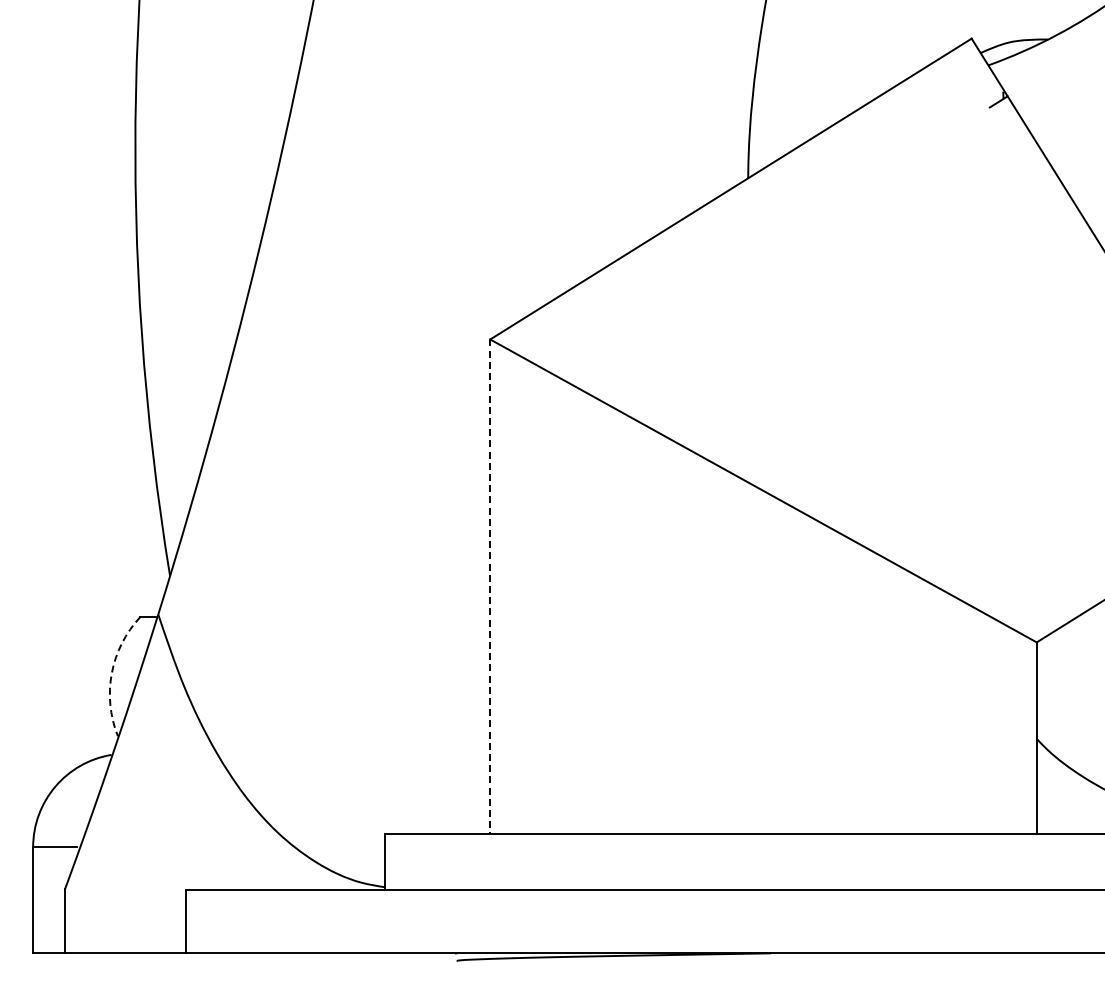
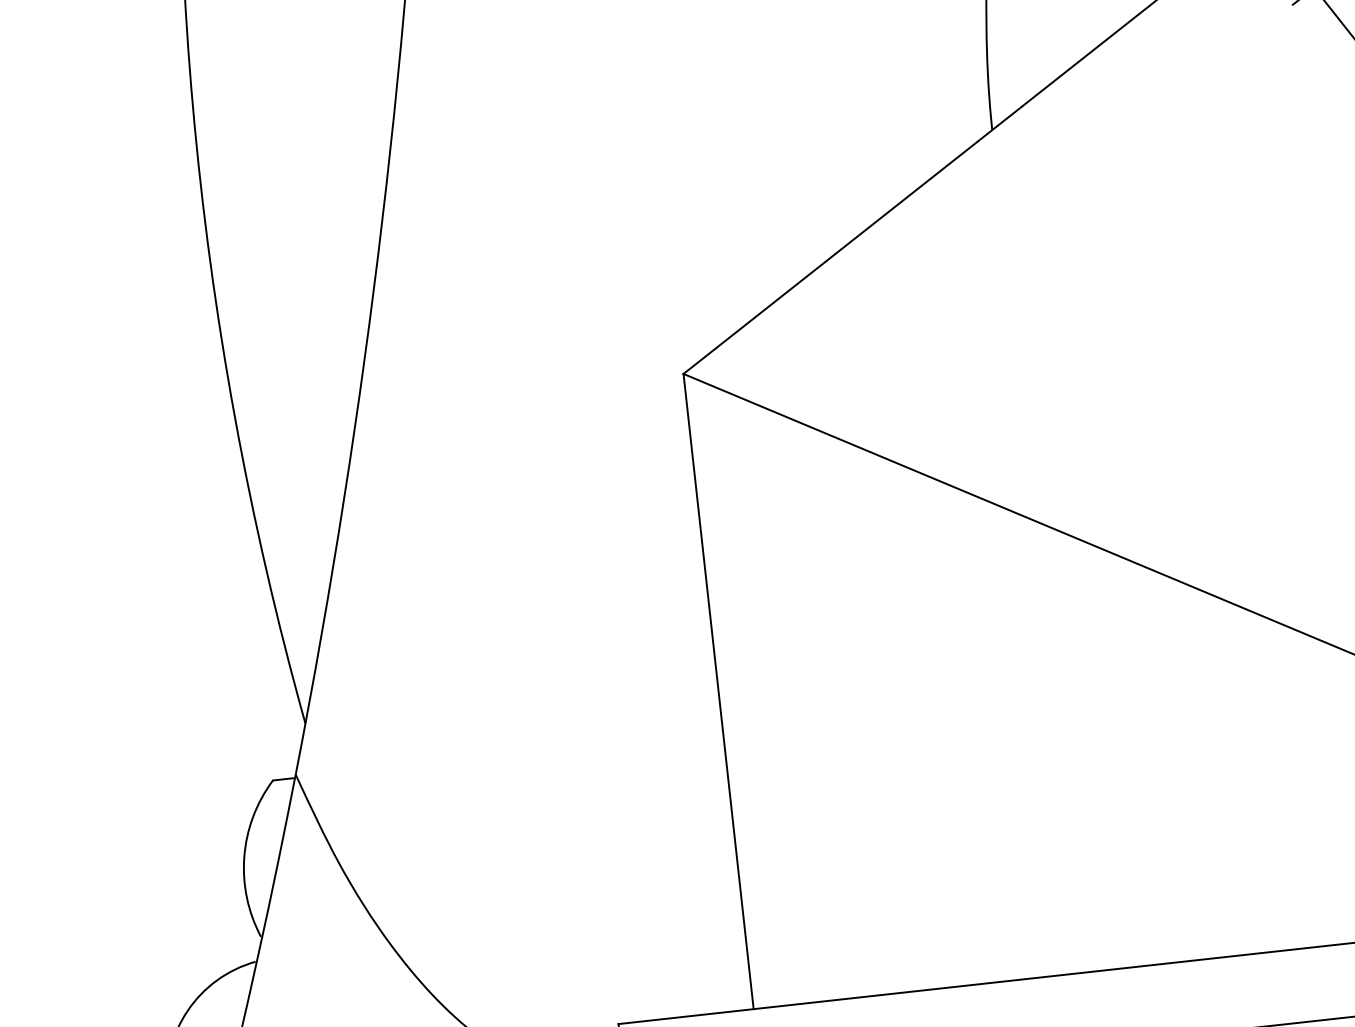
line: (490, 587) -> (719, 692), dashed -> solid
arc: (111, 673) -> (243, 857), dashed -> solid

